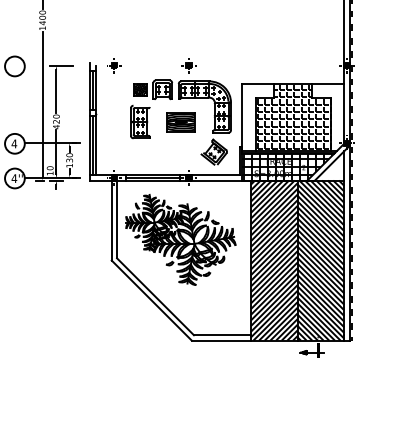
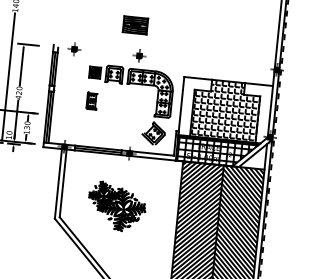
part: (140, 122) -> (92, 101), size x0.6
part: (180, 122) -> (135, 25), moved
part: (180, 239) -> (116, 206), size x0.6

